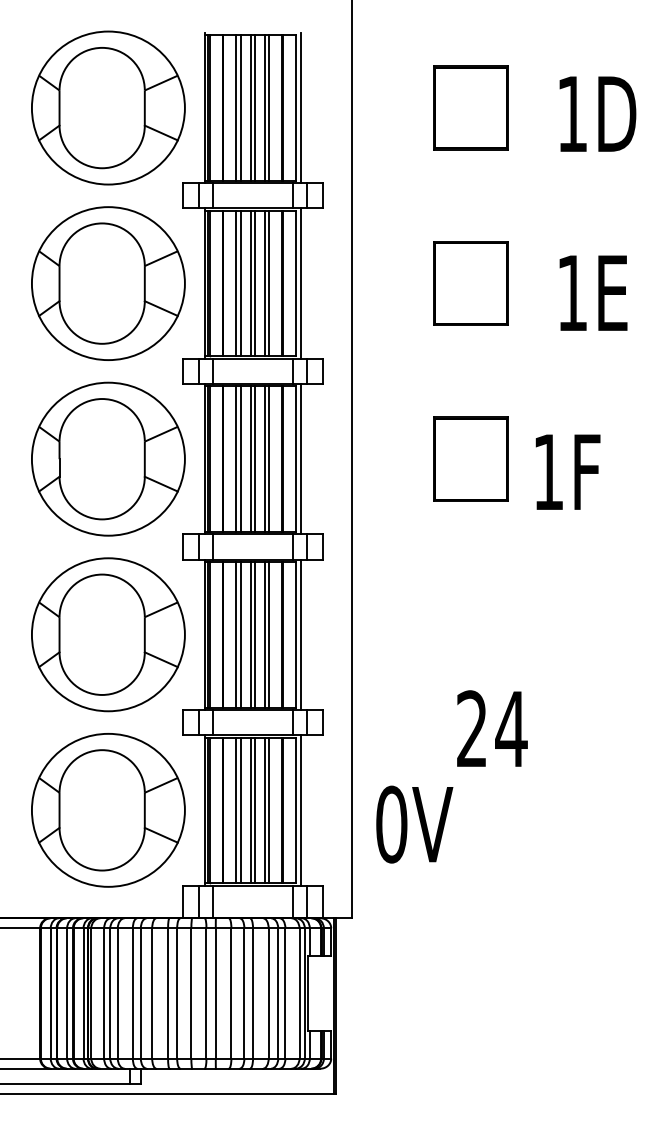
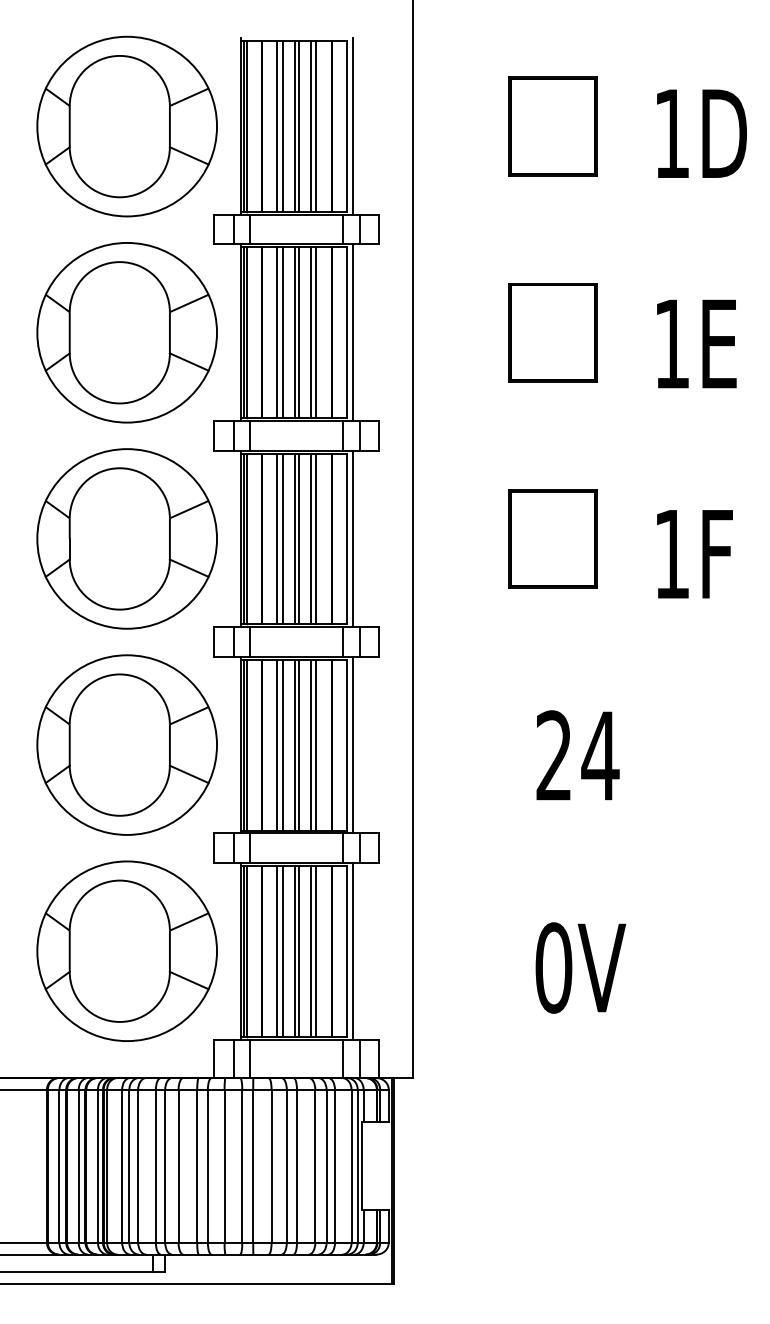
text: (567, 472) -> (694, 554), moved
text: (491, 728) -> (577, 755), moved
text: (414, 824) -> (580, 967), moved

